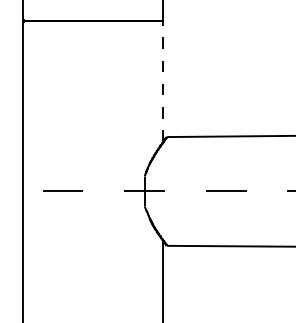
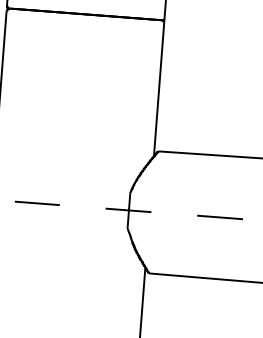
line: (163, 82) -> (159, 89), dashed -> solid

